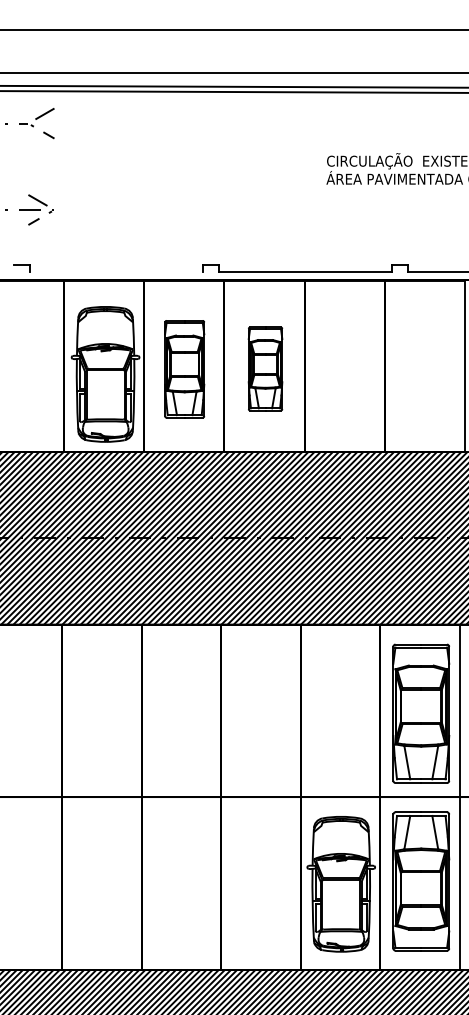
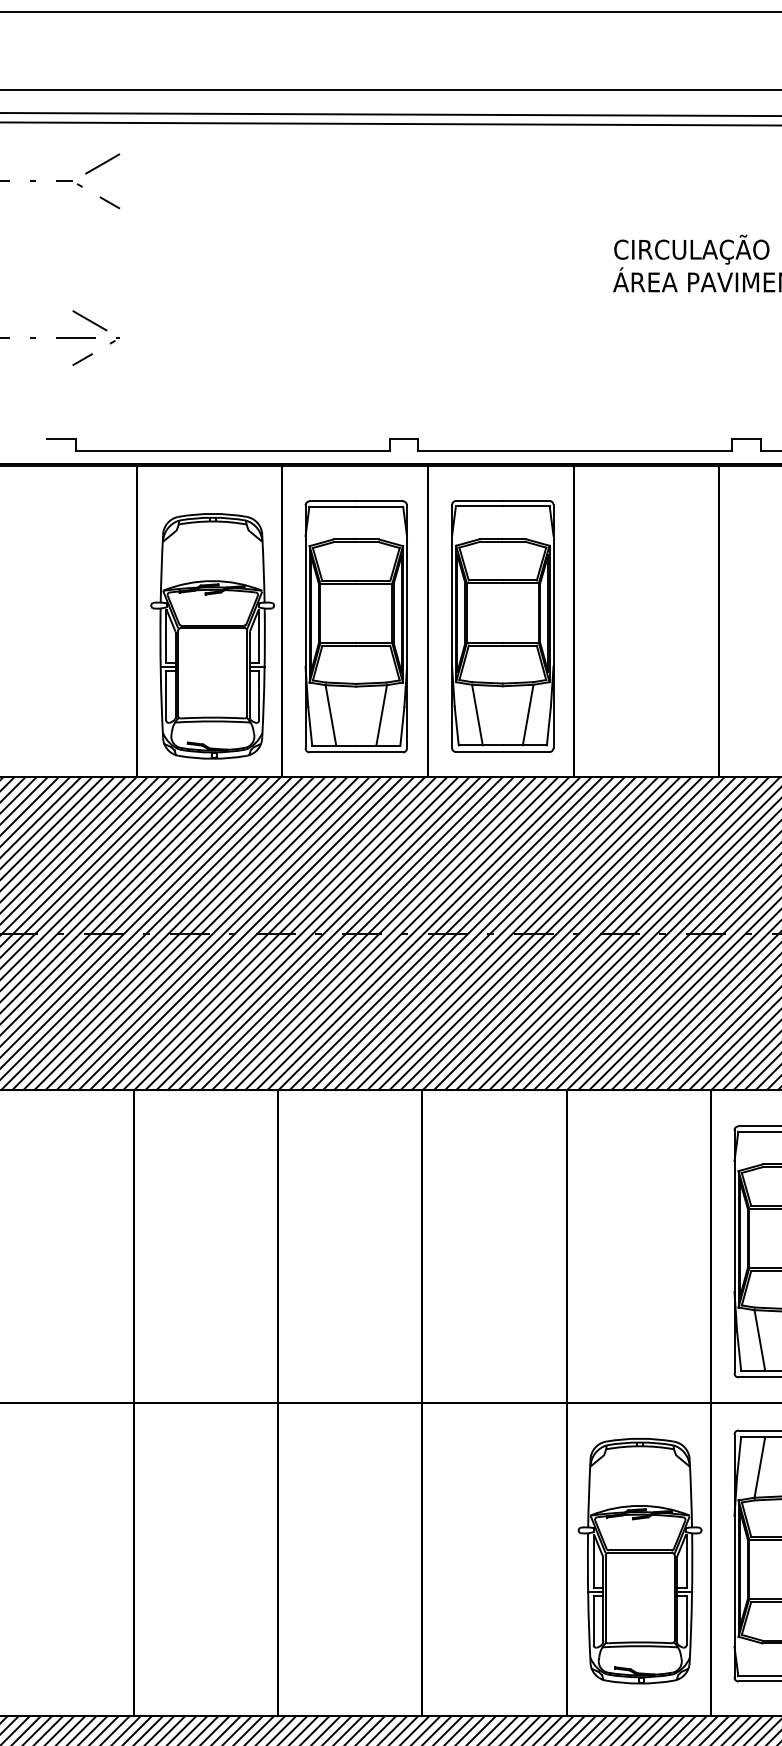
line: (116, 272) -> (232, 451), added
part: (265, 368) -> (502, 625), size x1.67
part: (184, 369) -> (355, 627), size x1.43

